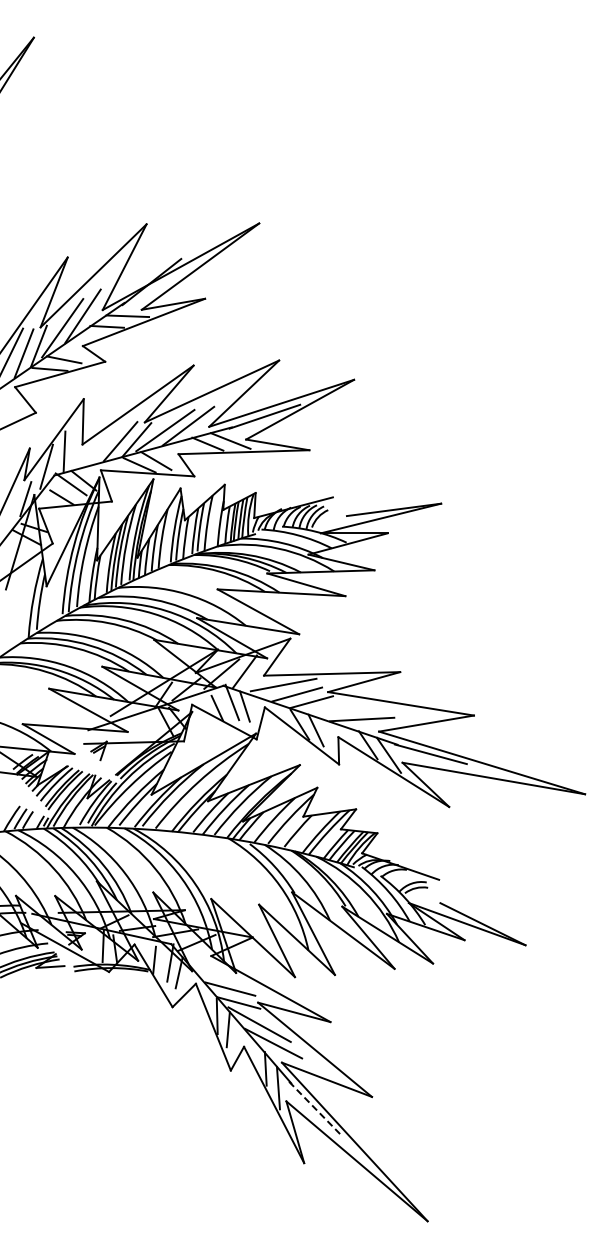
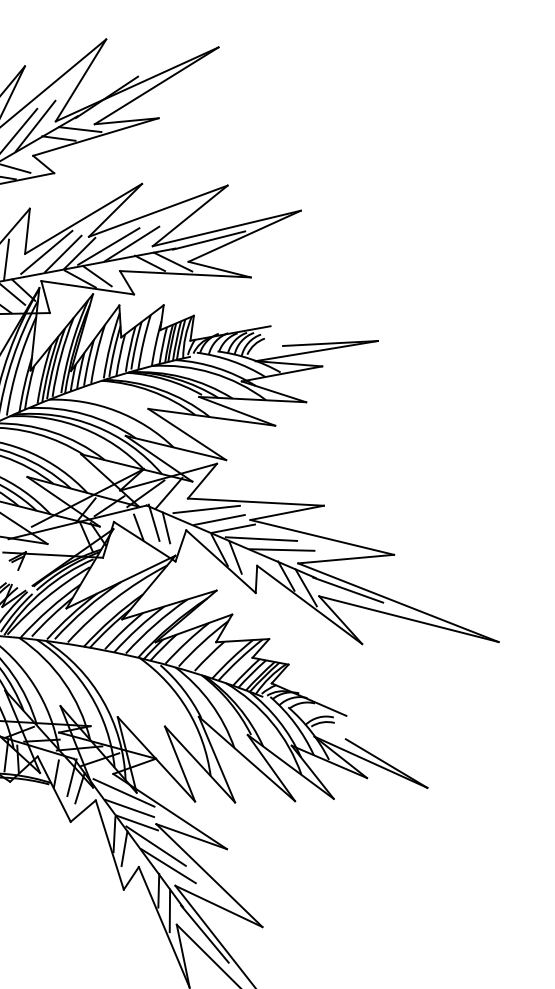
line: (103, 440) -> (46, 251), added
line: (340, 710) -> (261, 539), added
line: (223, 973) -> (124, 792), added
line: (315, 1108) -> (205, 934), dashed -> solid

